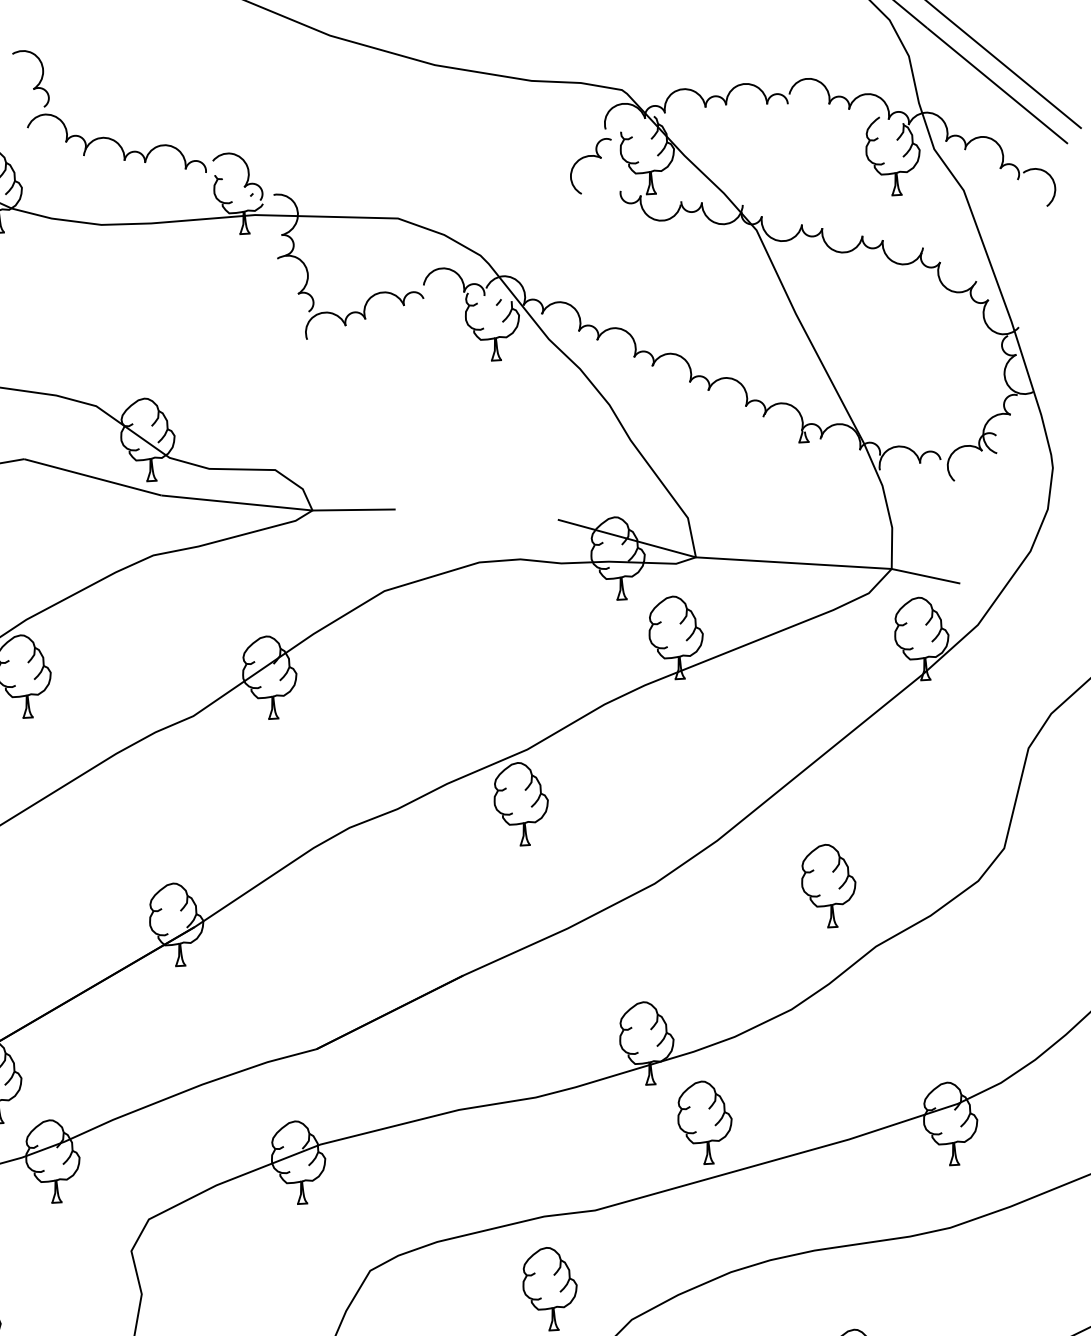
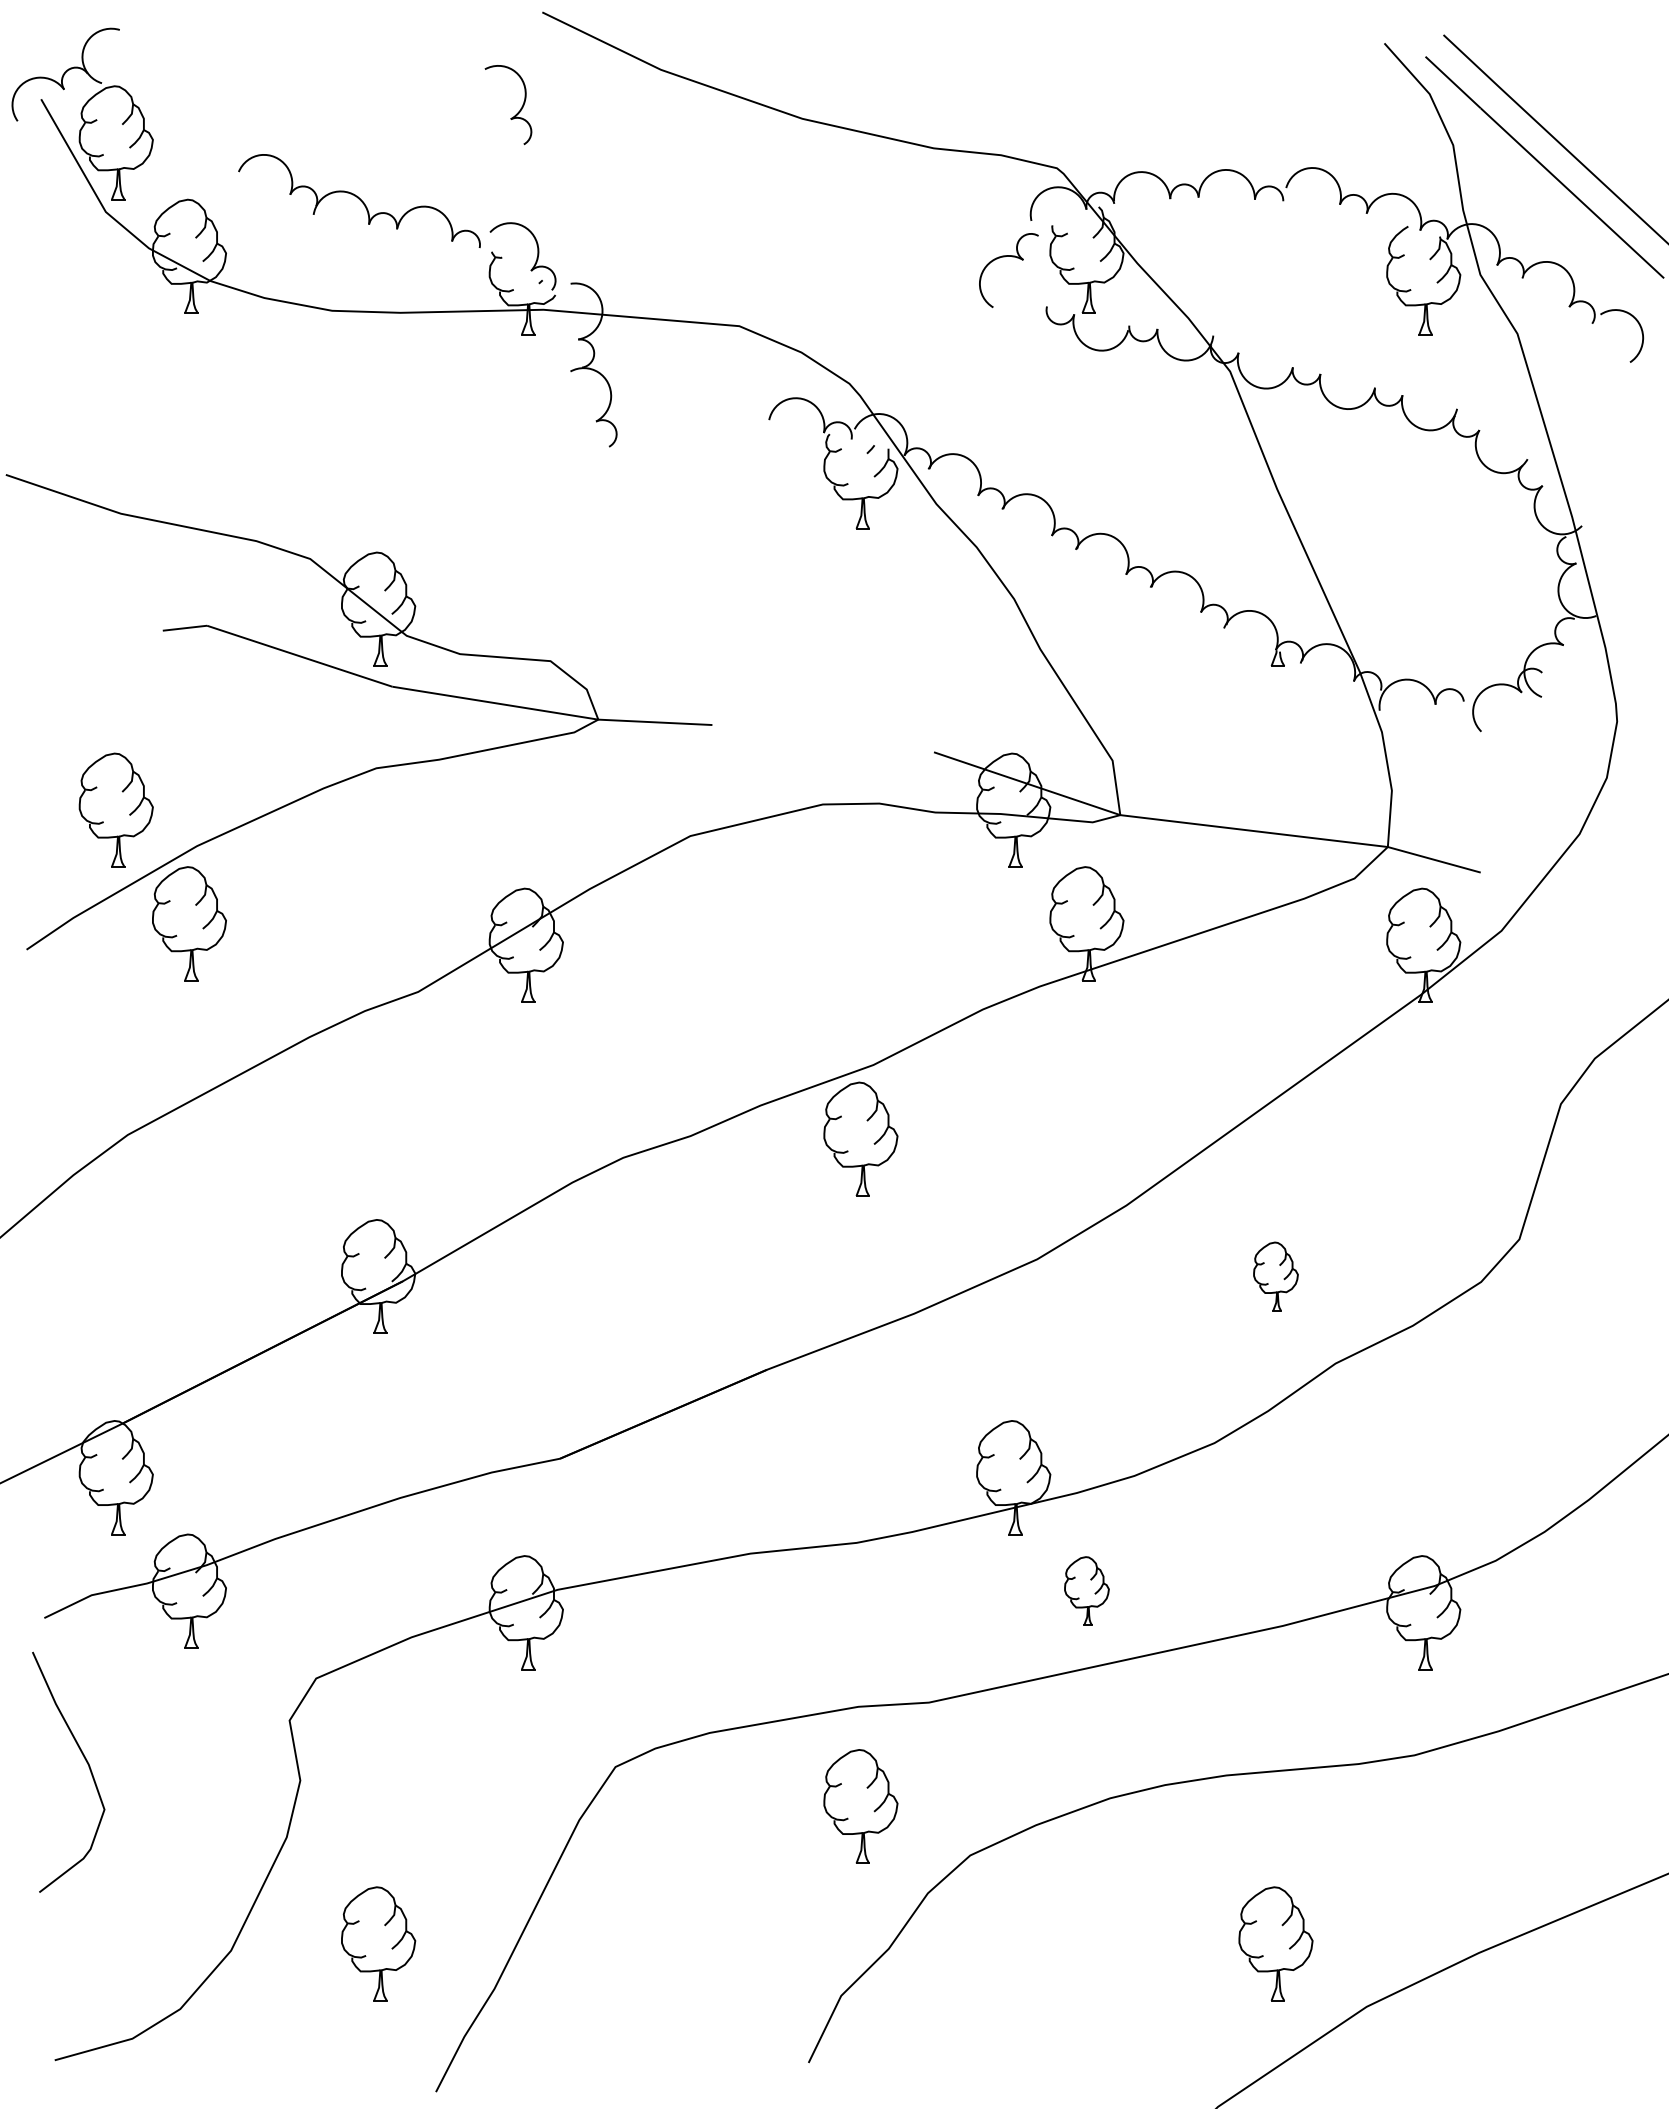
part: (37, 84) -> (517, 112), moved
part: (364, 314) -> (685, 455), removed
part: (828, 885) -> (1275, 1276), size x0.6
part: (704, 1122) -> (1086, 1590), size x0.6

